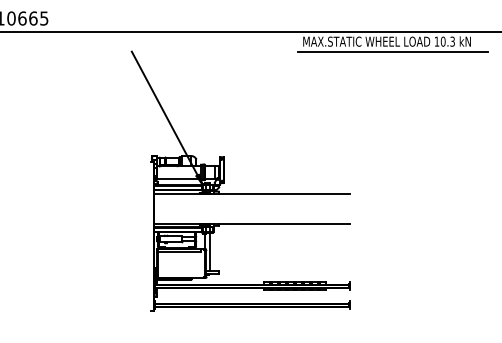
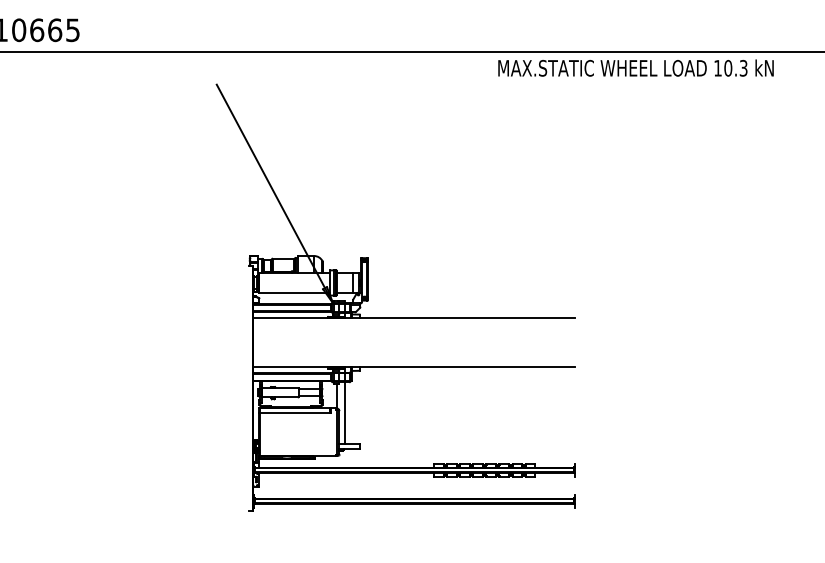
line: (392, 51) -> (644, 84), removed

